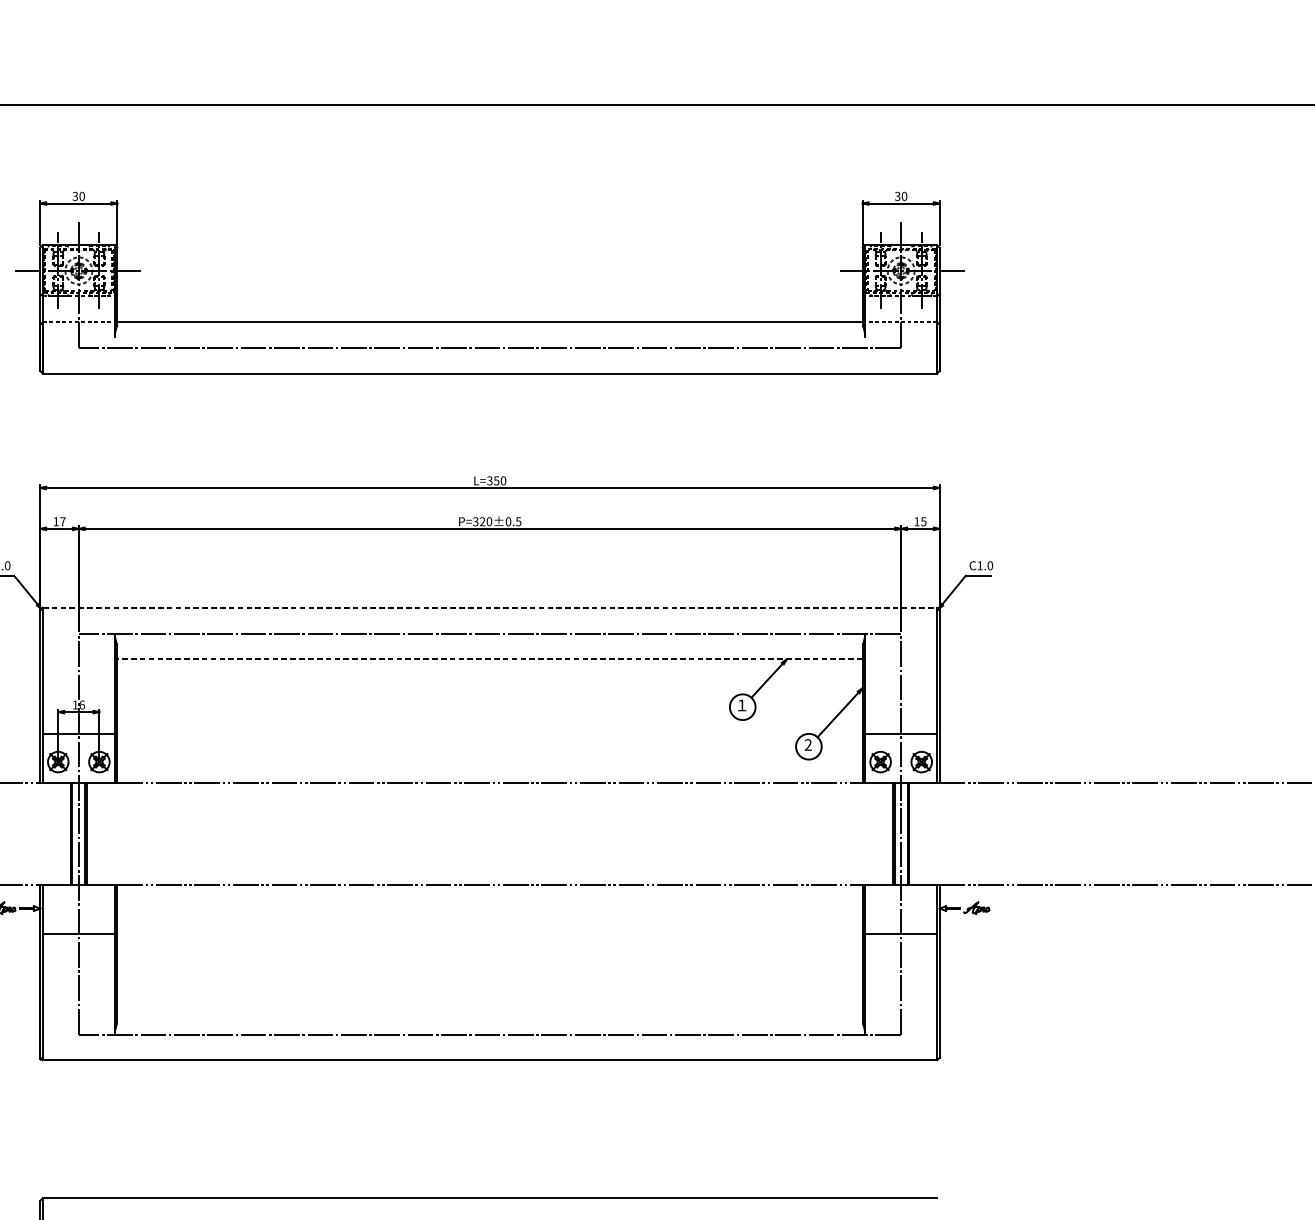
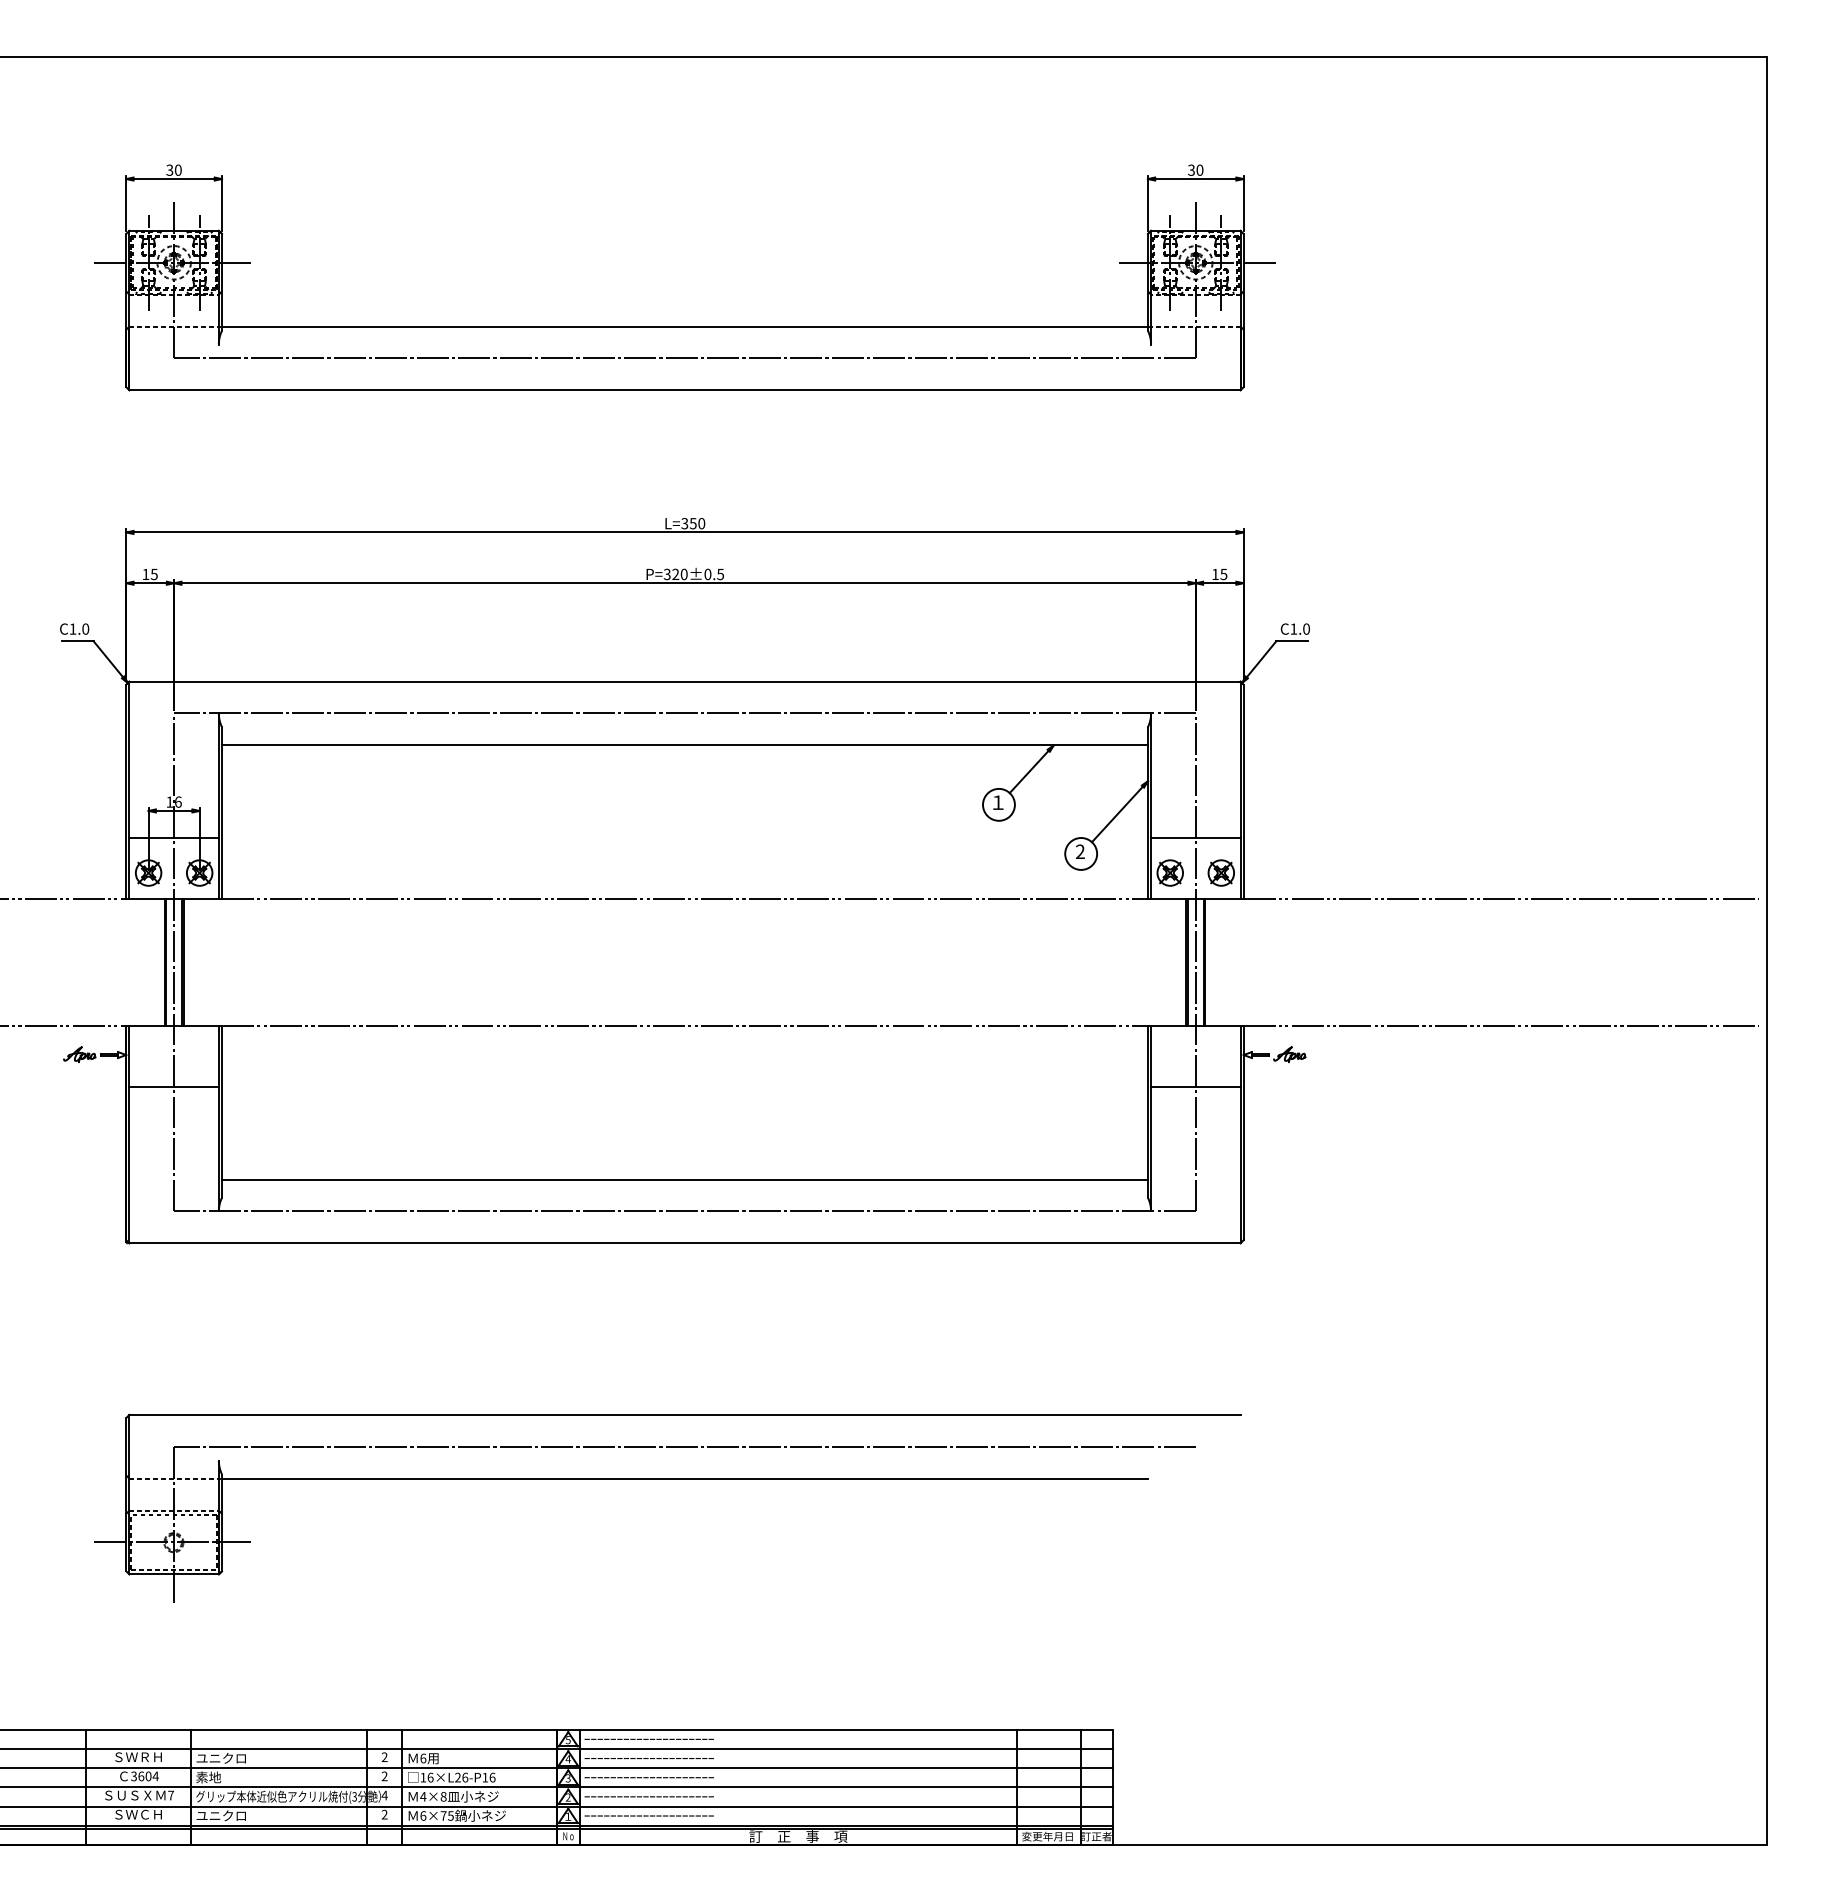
text: (62, 521) -> (153, 574), 17 -> 15
line: (489, 607) -> (684, 681), dashed -> solid
line: (489, 659) -> (684, 745), dashed -> solid
line: (489, 1008) -> (684, 1179), added

